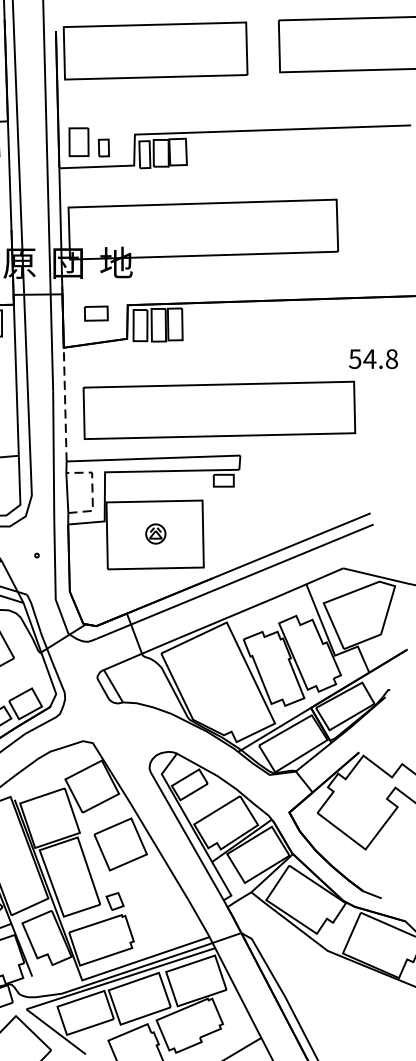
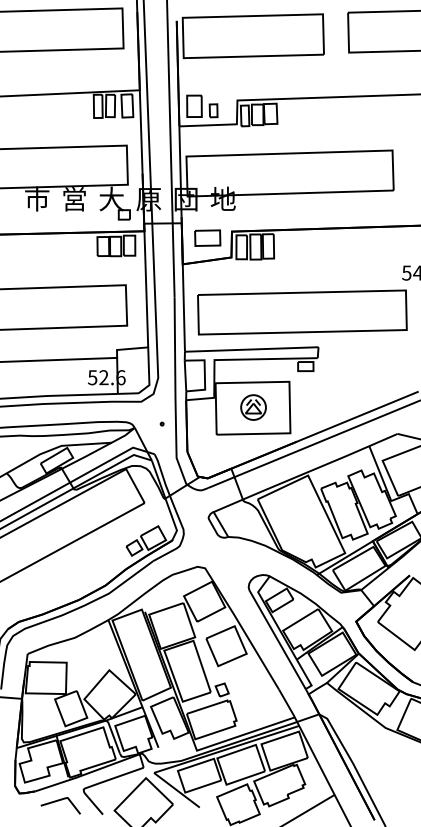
part: (95, 312) -> (207, 237), size x1.43
line: (64, 405) -> (183, 308), dashed -> solid
line: (92, 491) -> (204, 374), dashed -> solid
part: (155, 533) -> (253, 407), size x1.67

